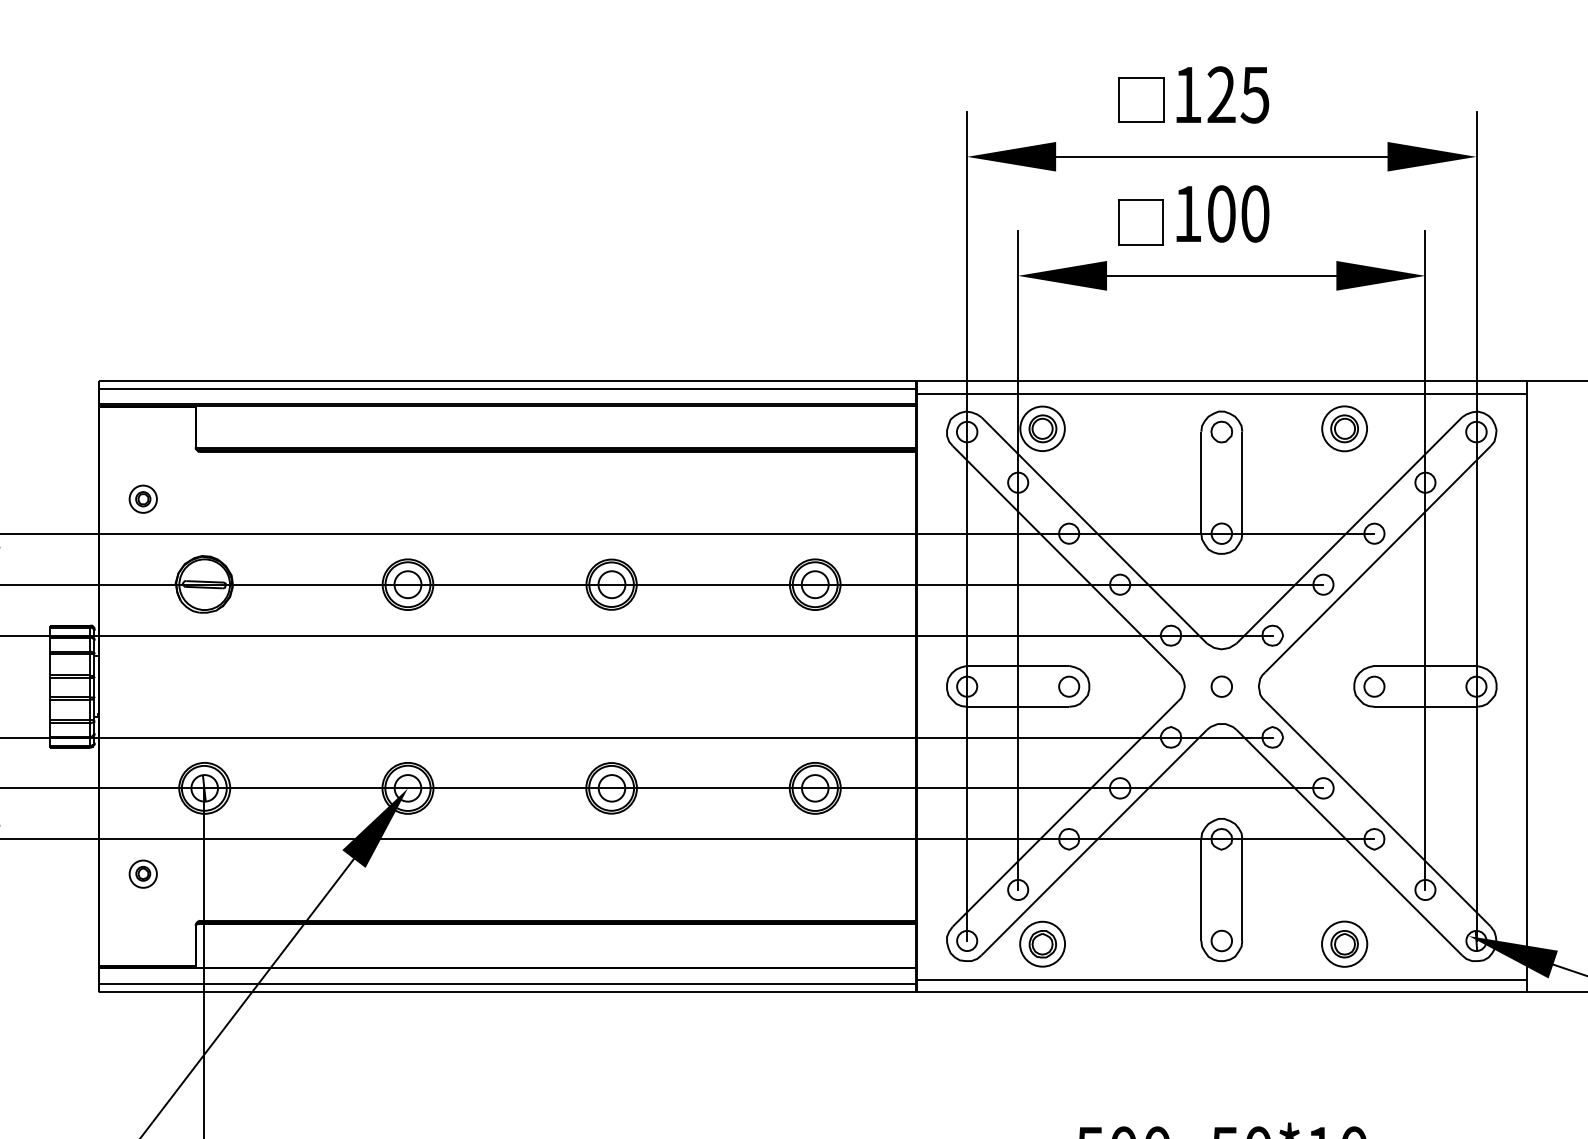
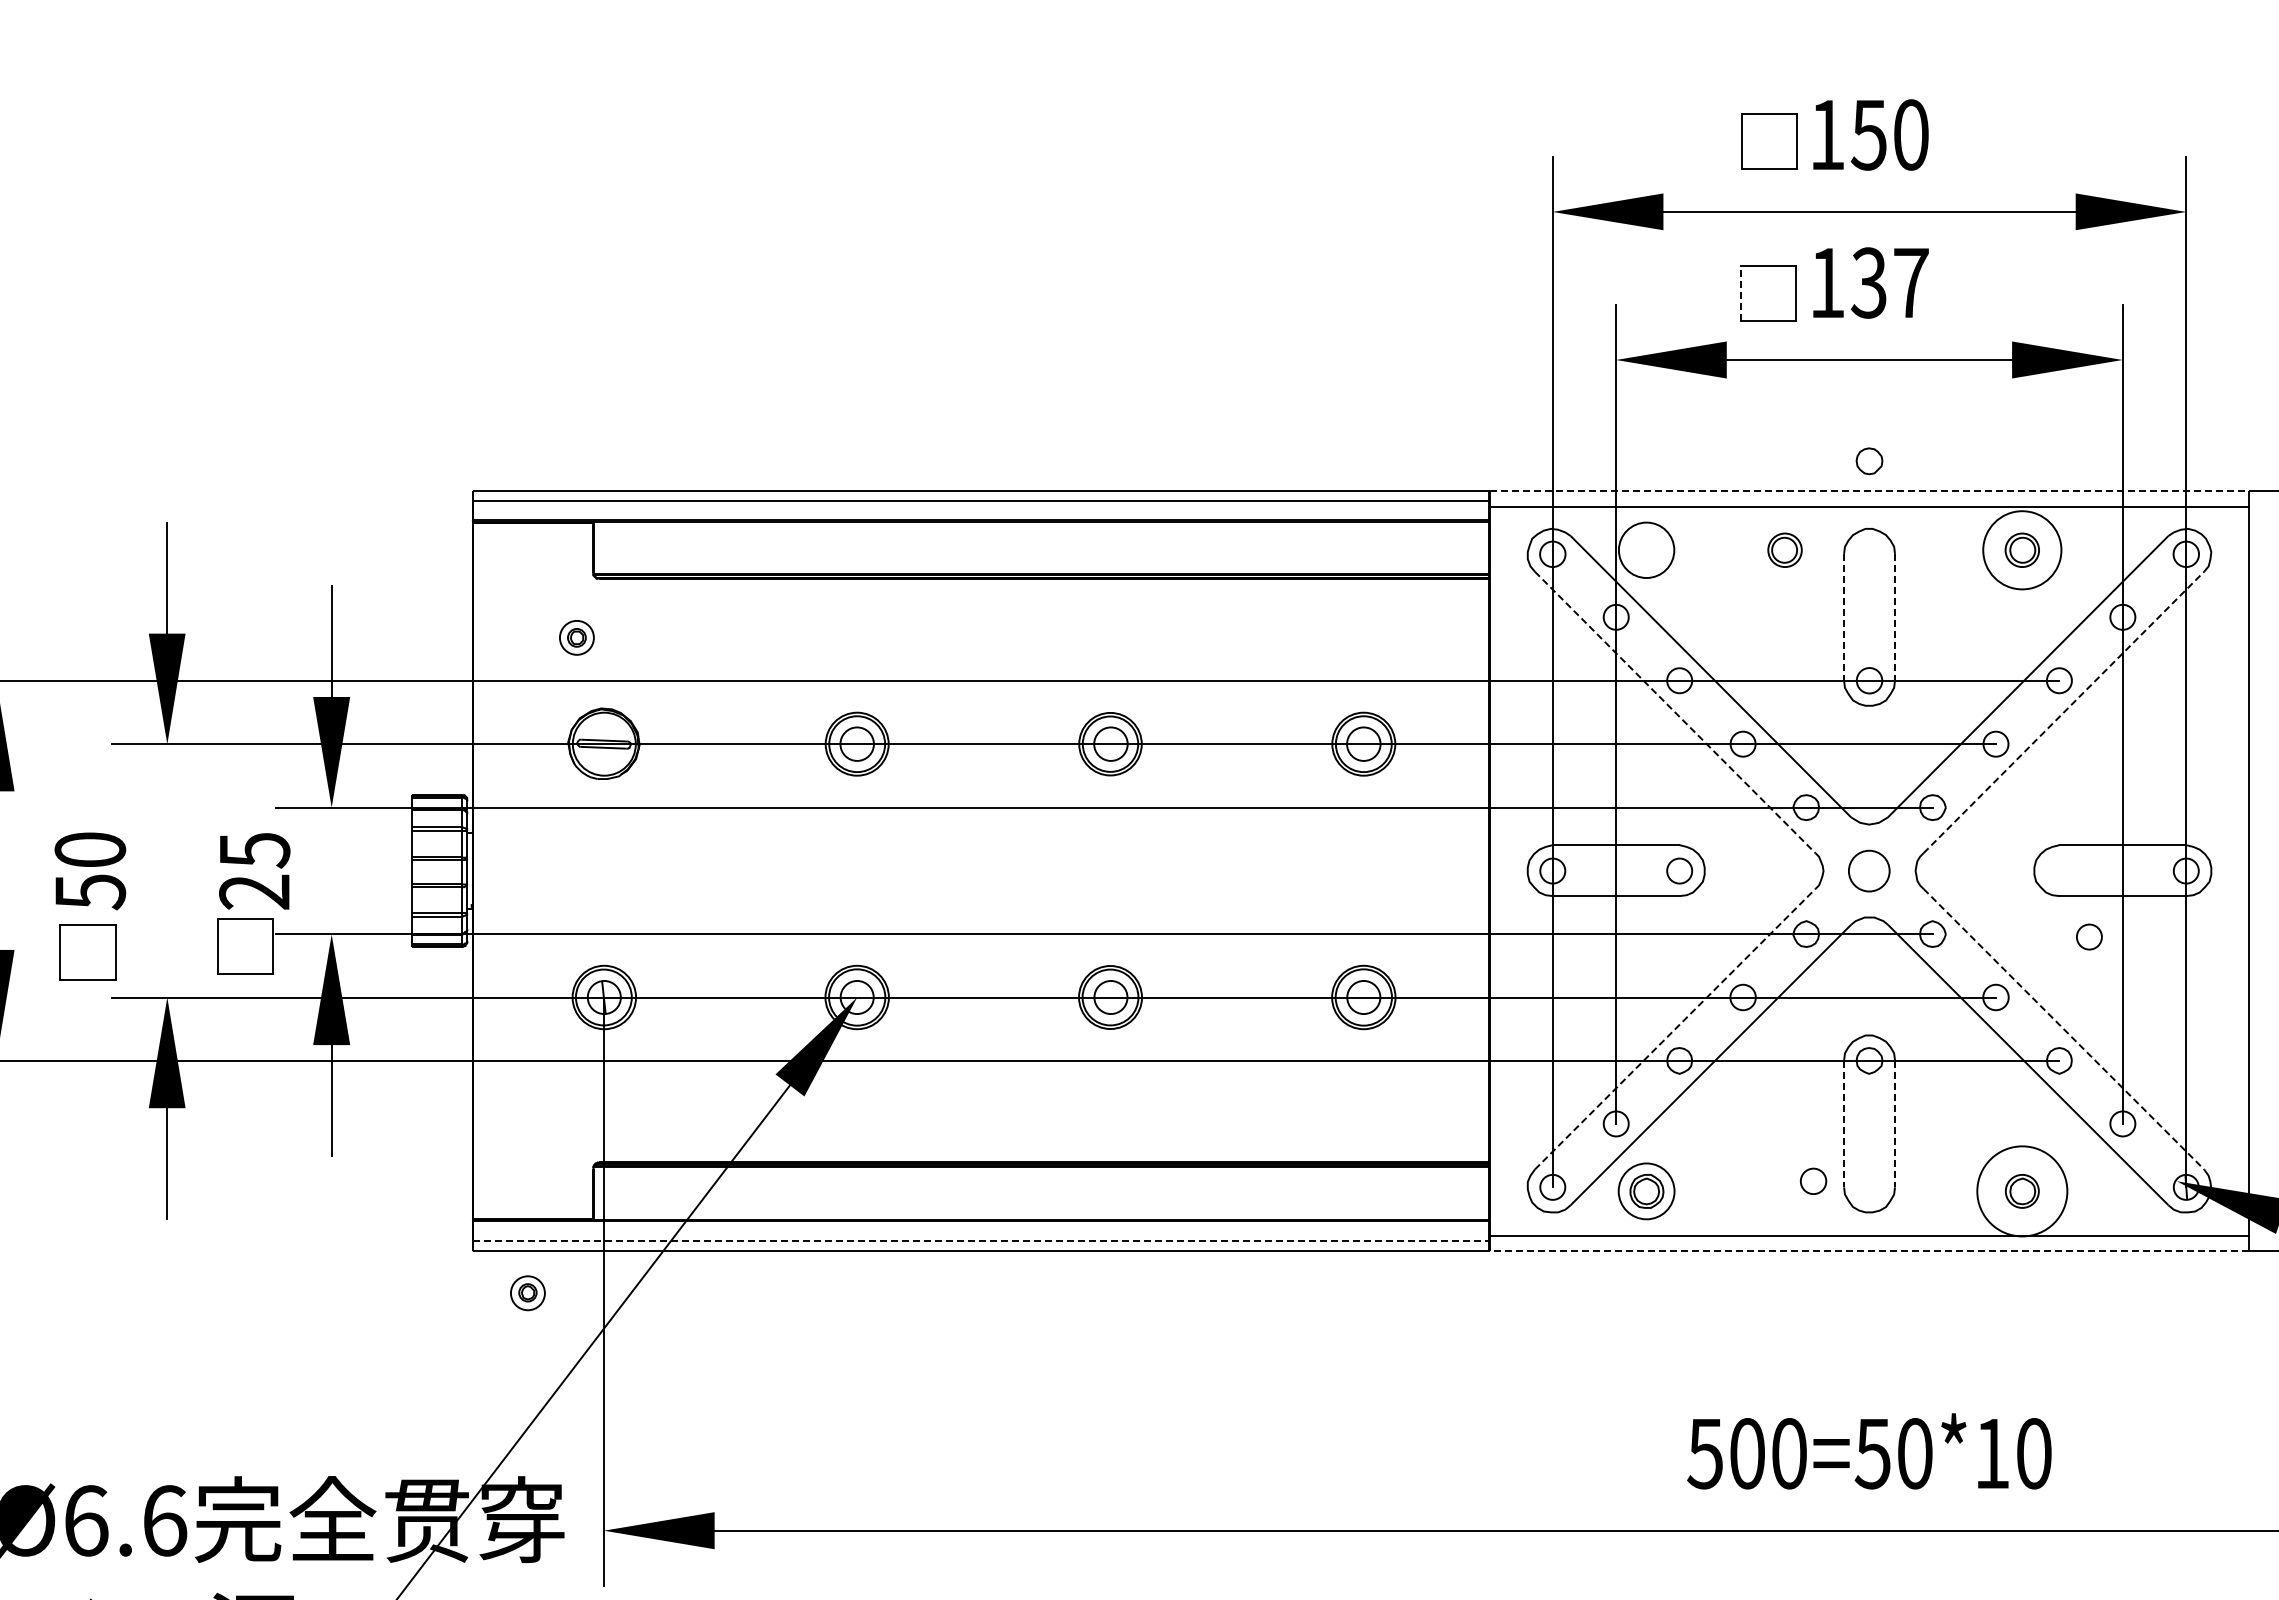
text: (1237, 94) -> (1889, 134), 125 -> 150
text: (1237, 213) -> (1889, 282), 100 -> 137
line: (1118, 222) -> (1741, 293), solid -> dashed
line: (1222, 381) -> (1870, 491), solid -> dashed
part: (1042, 428) -> (1784, 549), moved
circle: (1344, 429) -> (2022, 550), size x1.4
part: (1221, 432) -> (1869, 461), moved
line: (1201, 482) -> (1844, 617), solid -> dashed
line: (1242, 482) -> (1895, 617), solid -> dashed
part: (142, 498) -> (576, 637), moved
line: (1065, 559) -> (1675, 712), solid -> dashed
line: (1377, 559) -> (2063, 712), solid -> dashed
circle: (1221, 686) -> (1869, 870), size x1.6
circle: (1374, 686) -> (2089, 936), moved
line: (1065, 813) -> (1675, 1028), solid -> dashed
line: (1378, 814) -> (2064, 1029), solid -> dashed
part: (142, 874) -> (527, 1293), moved
line: (1201, 890) -> (1844, 1124), solid -> dashed
line: (1242, 890) -> (1895, 1124), solid -> dashed
circle: (1221, 940) -> (1813, 1180), moved
circle: (1344, 944) -> (2022, 1191), size x1.6
line: (507, 983) -> (981, 1240), solid -> dashed
line: (1221, 991) -> (1869, 1250), solid -> dashed

